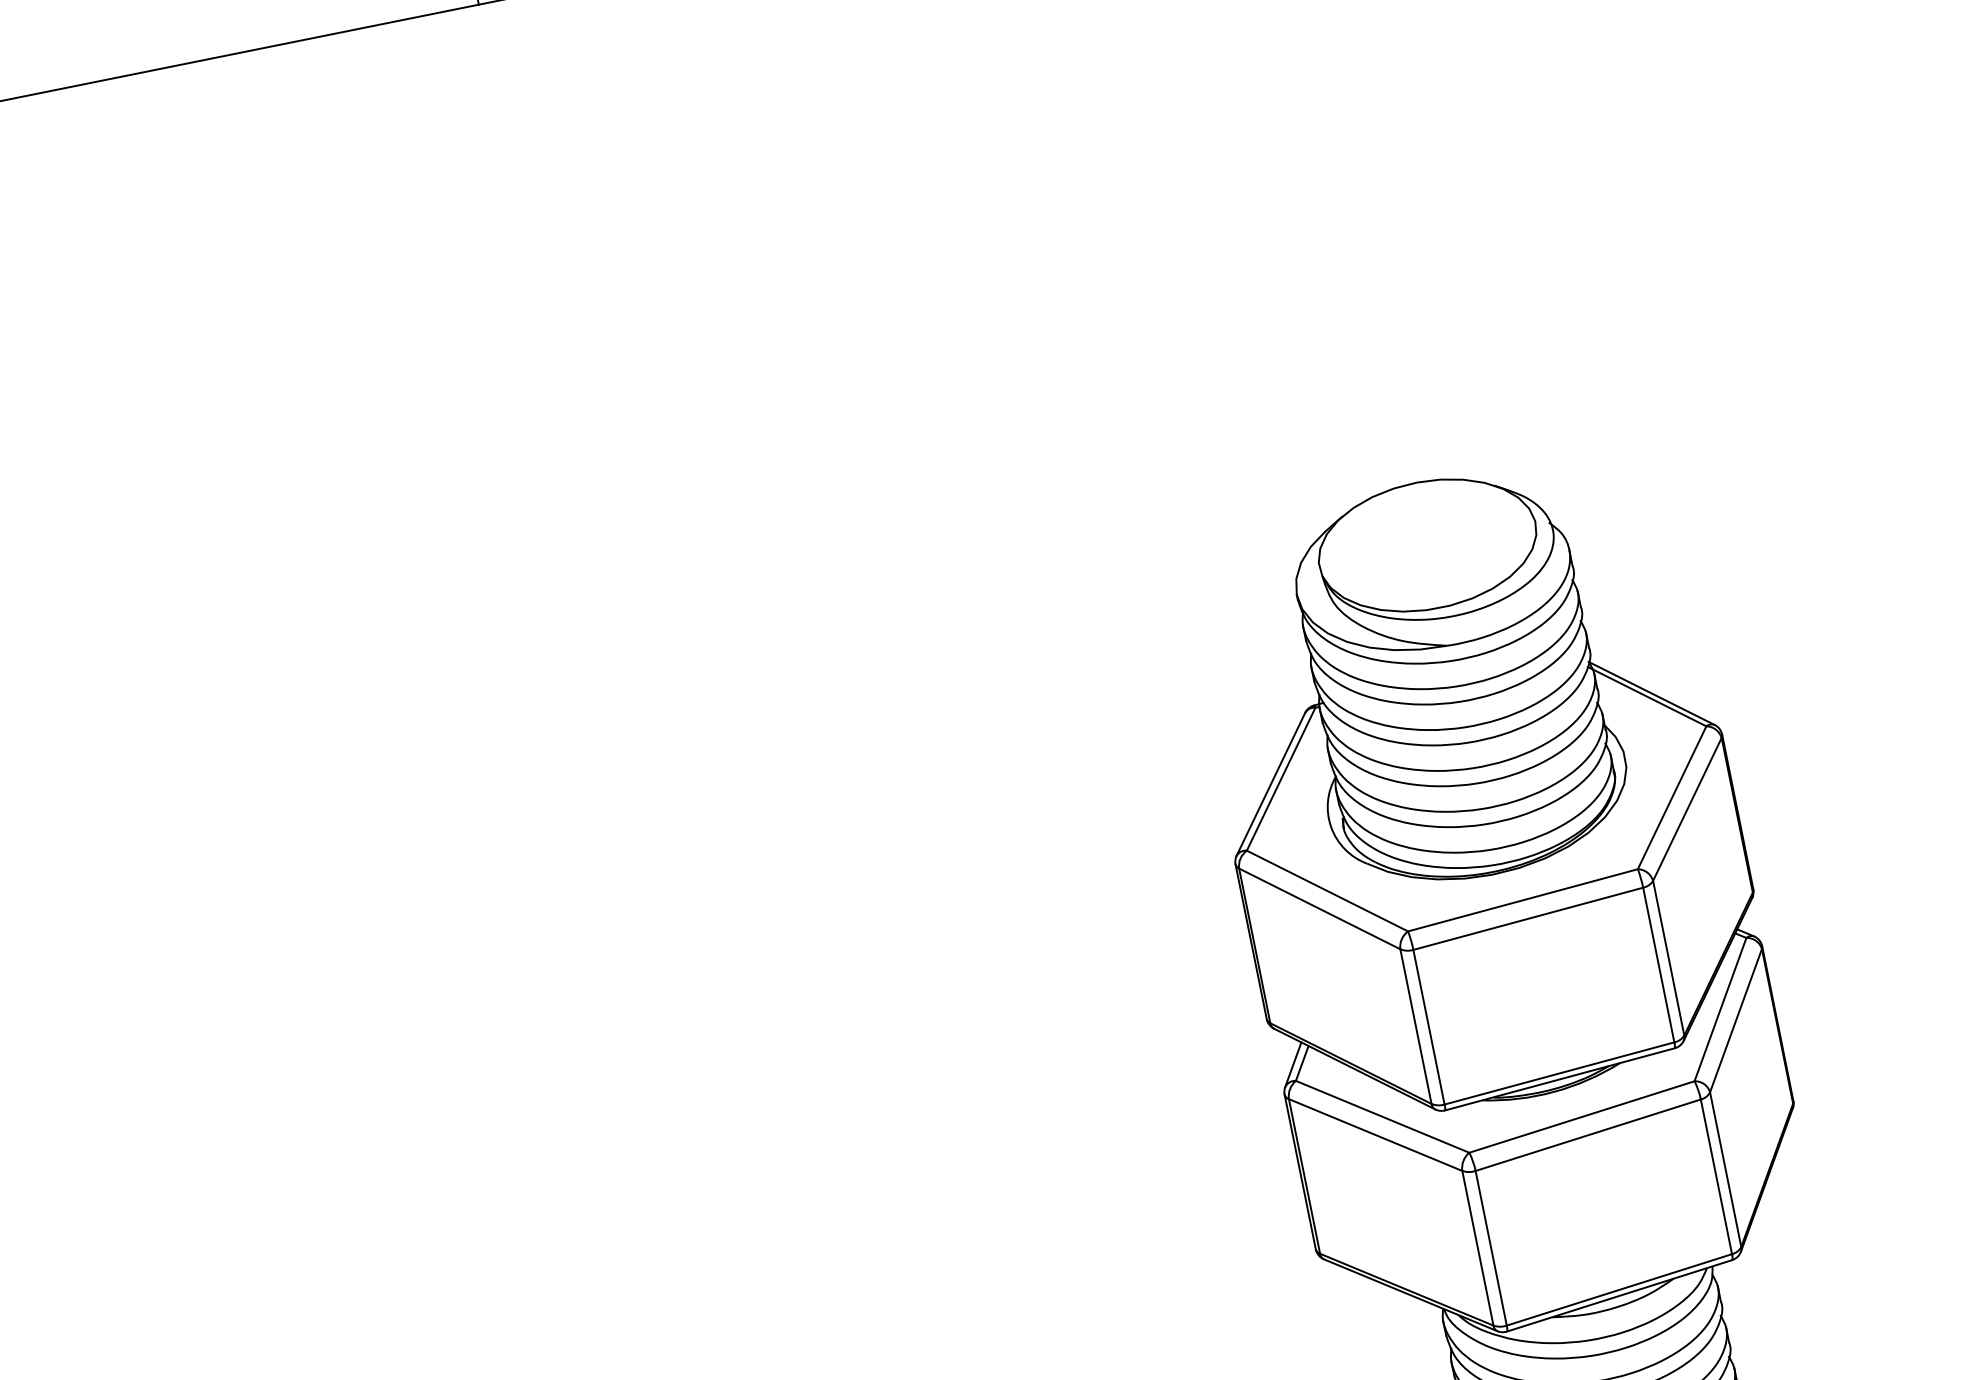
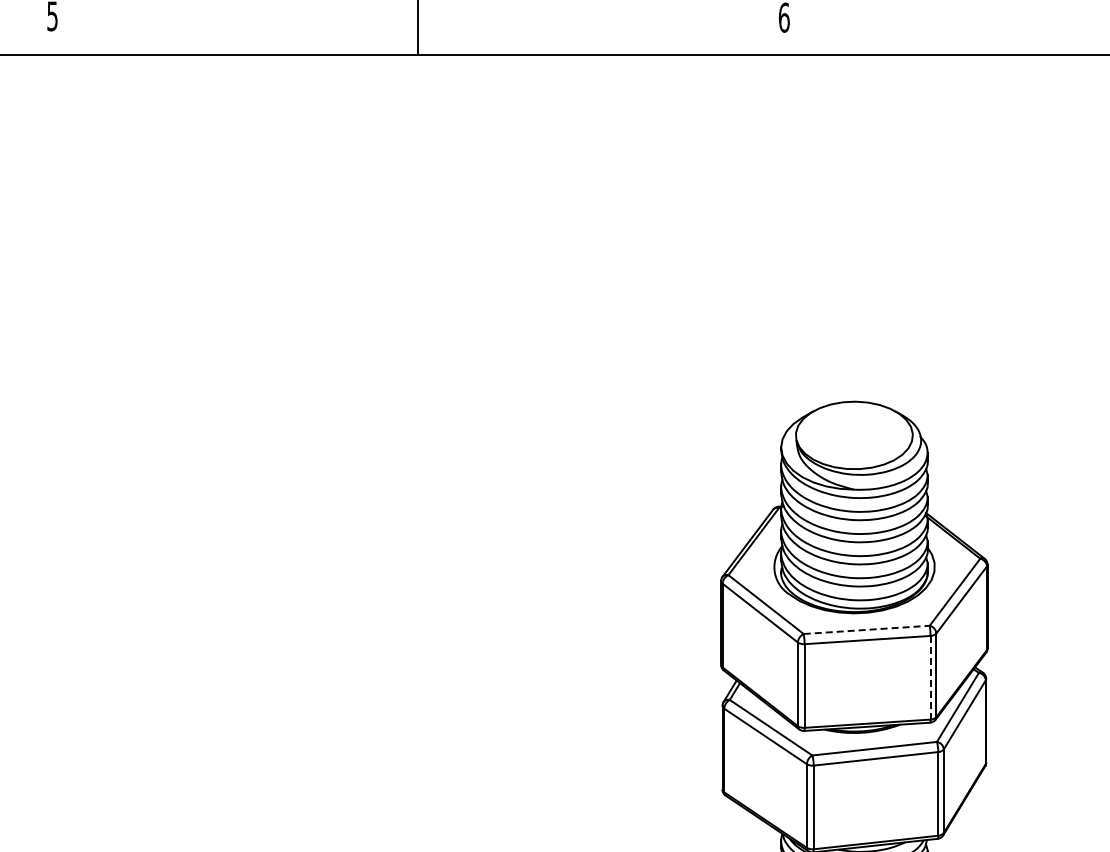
line: (1524, 899) -> (867, 629), solid -> dashed
line: (1658, 964) -> (930, 677), solid -> dashed

